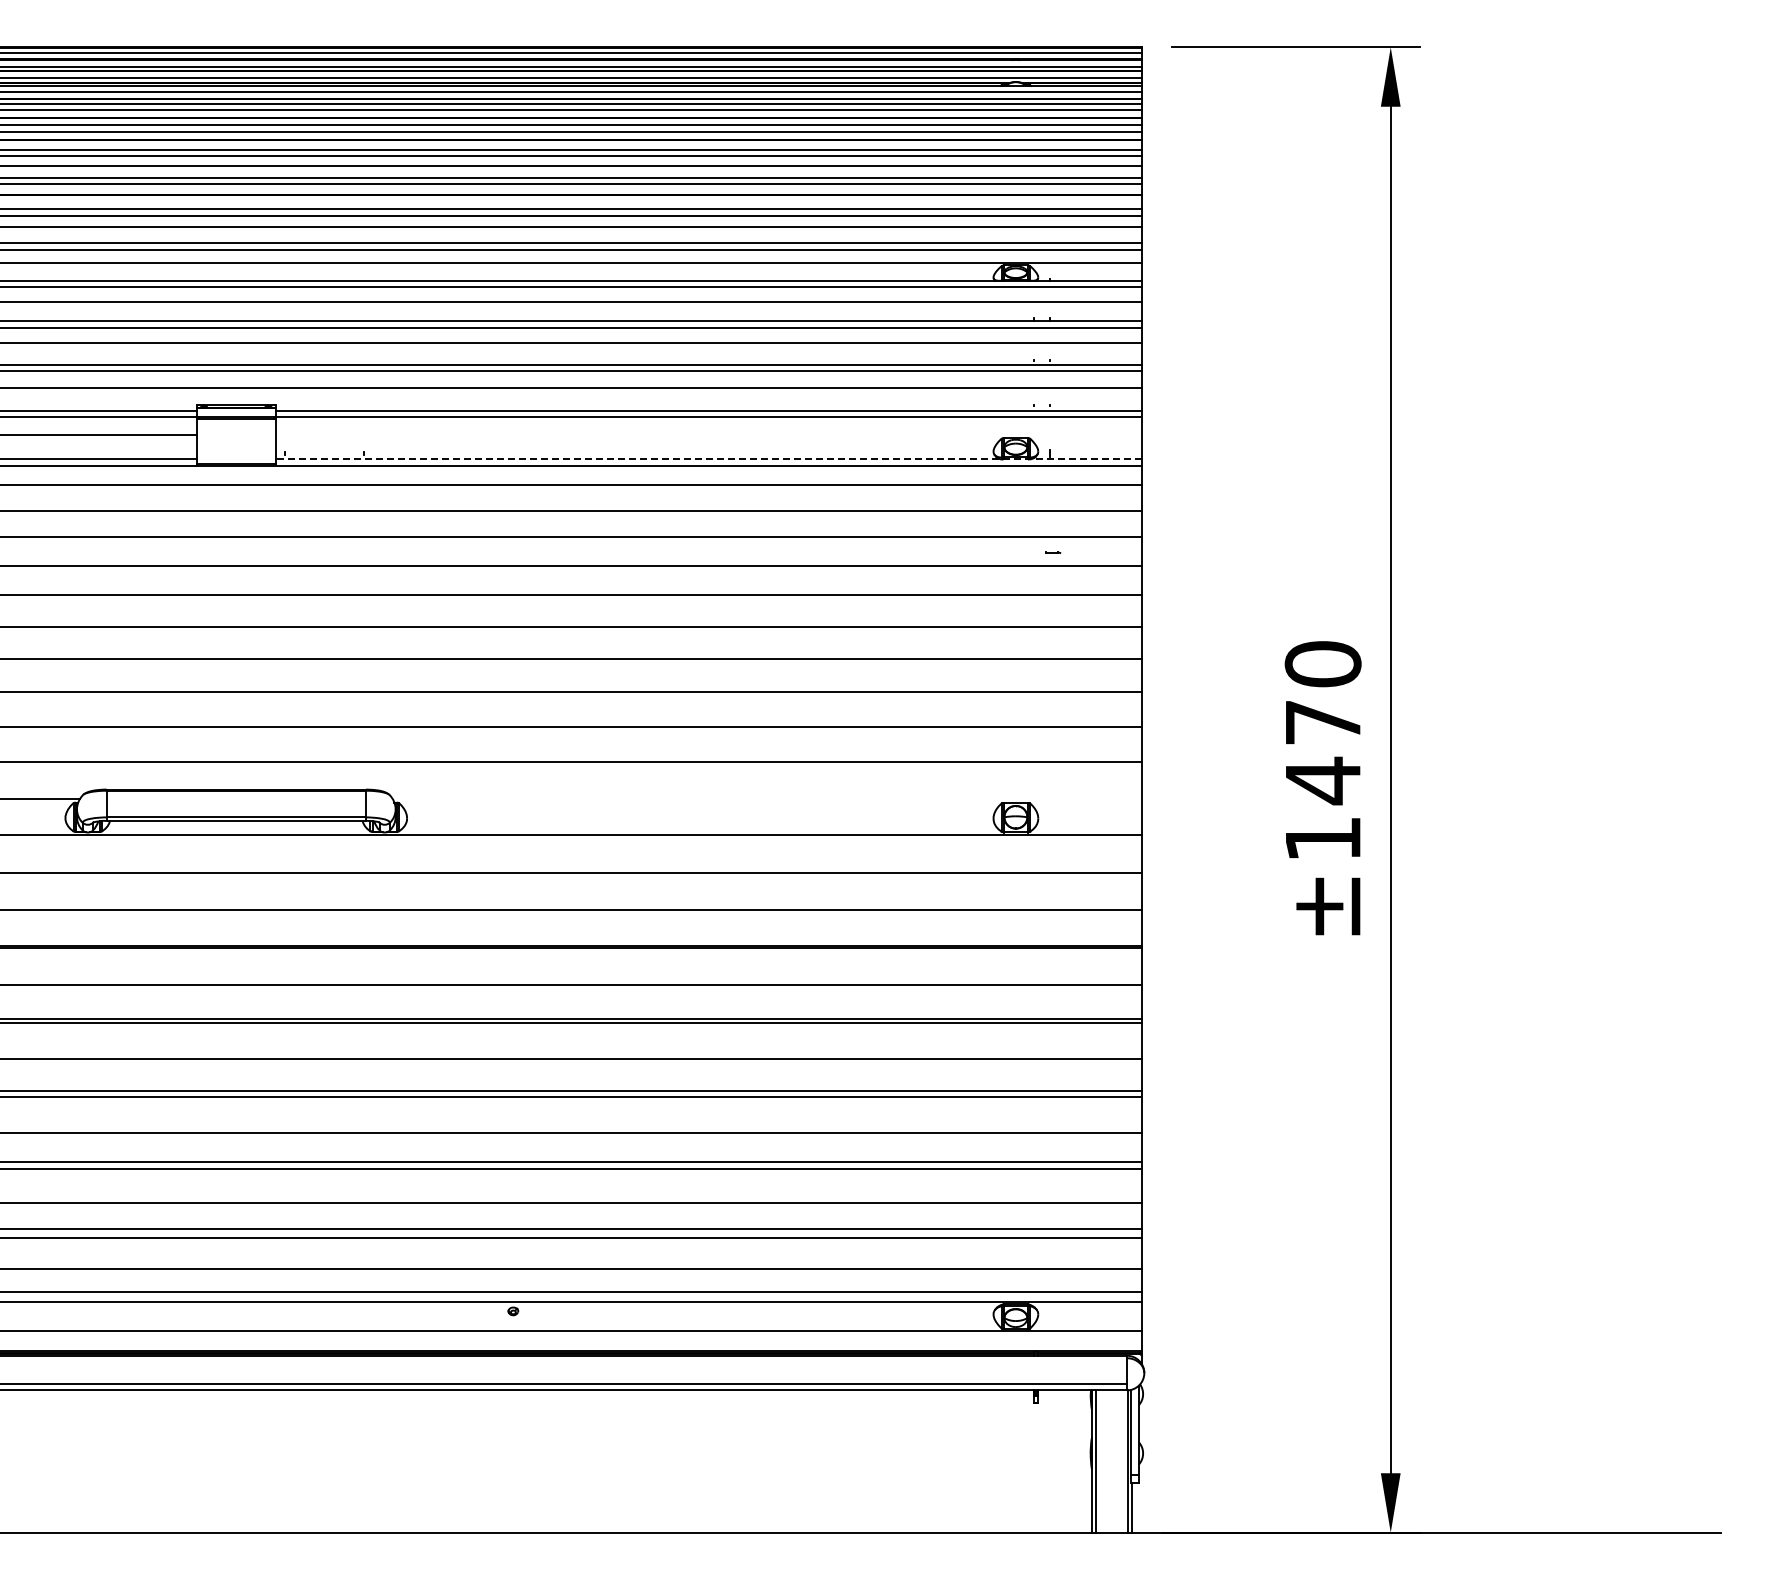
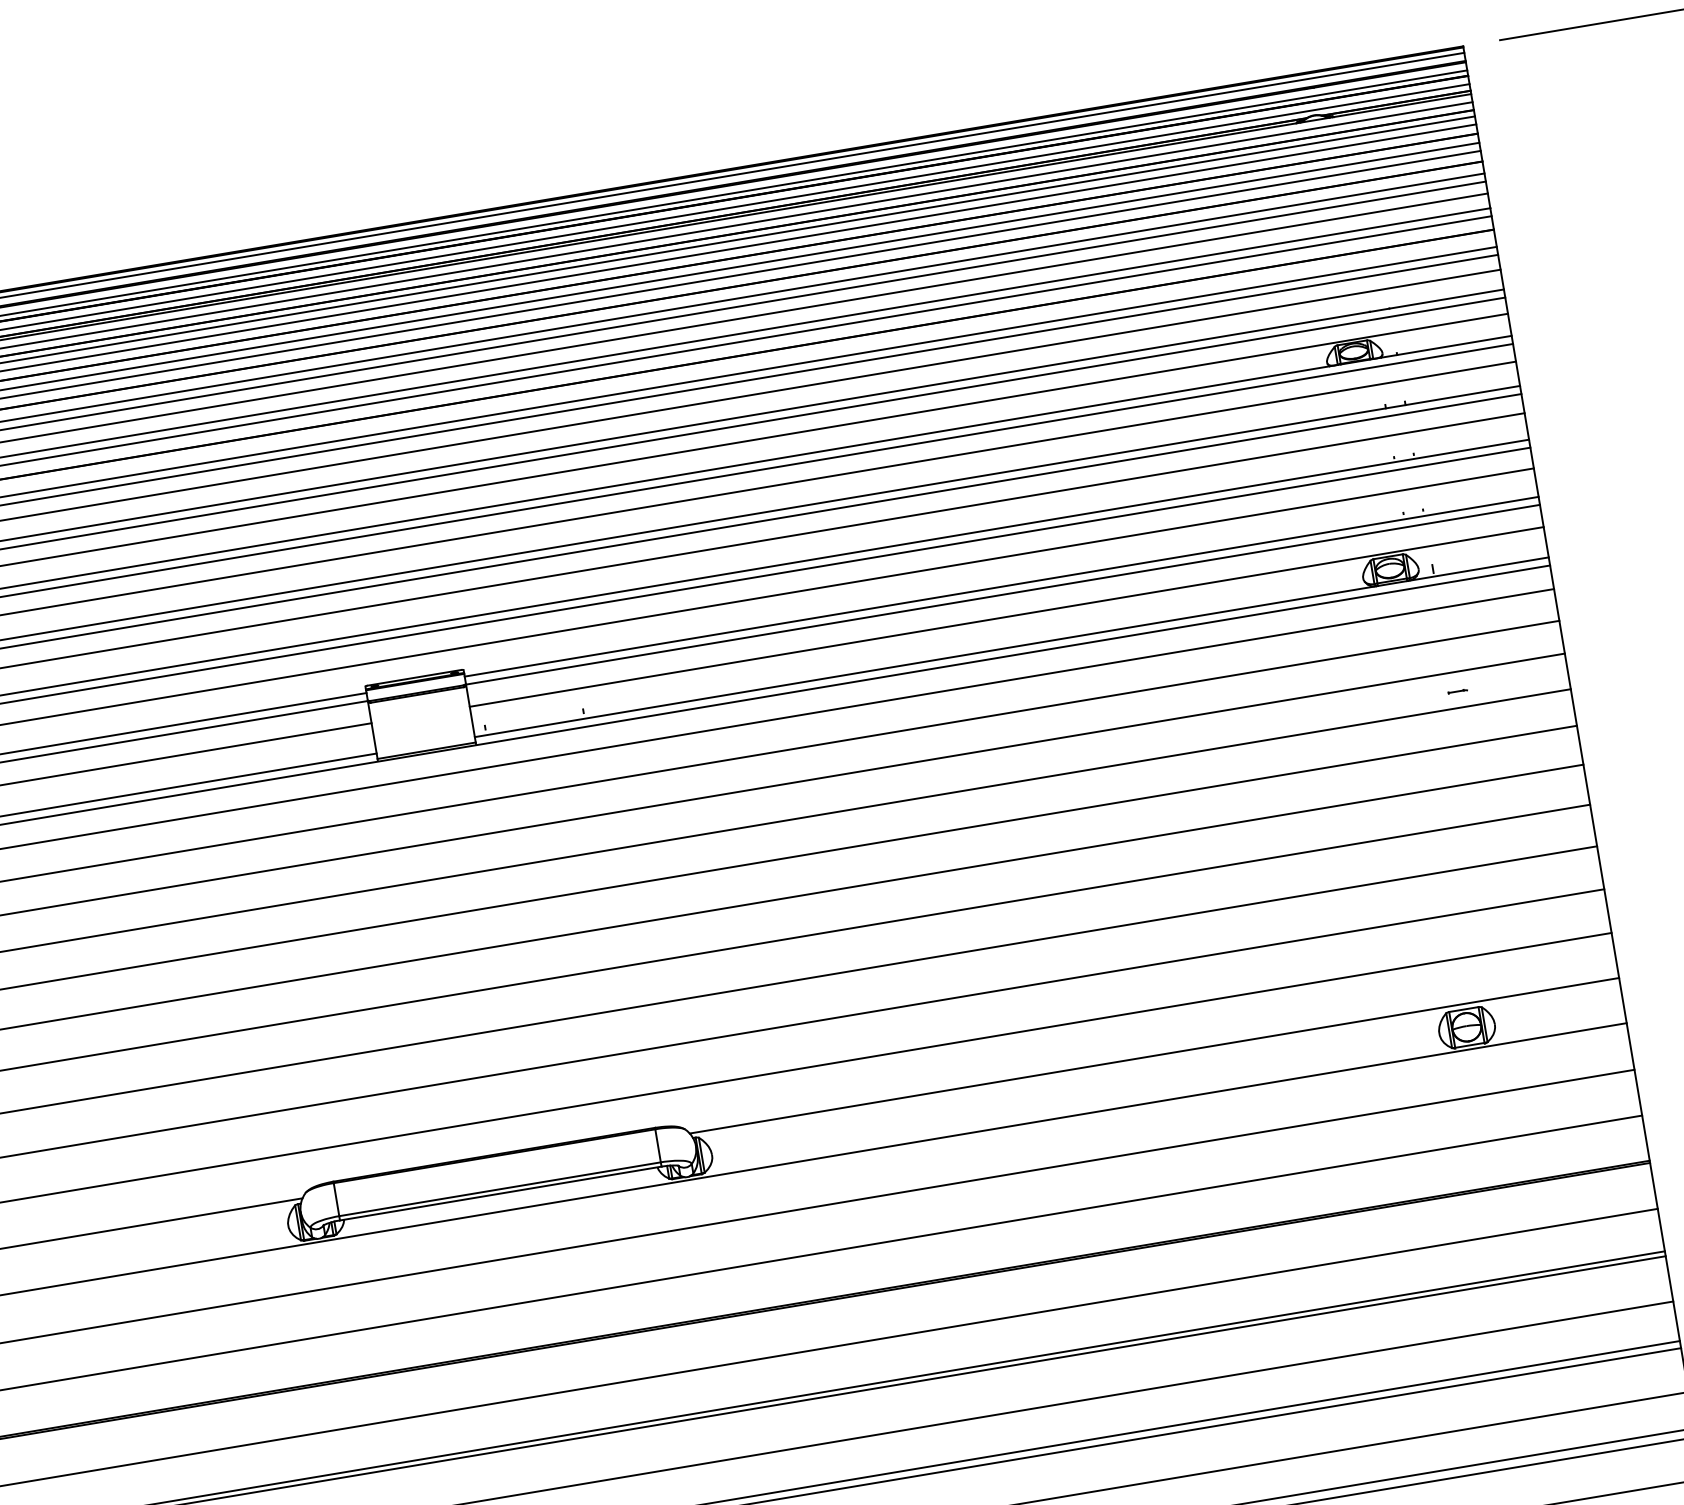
line: (708, 435) -> (1006, 617), added
line: (708, 459) -> (1011, 647), dashed -> solid
line: (766, 798) -> (1153, 1055), added

